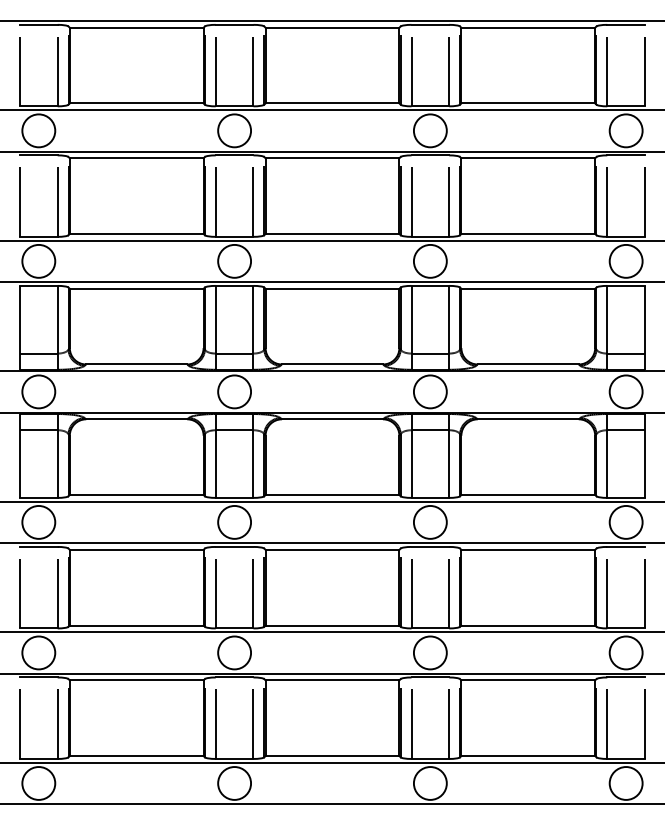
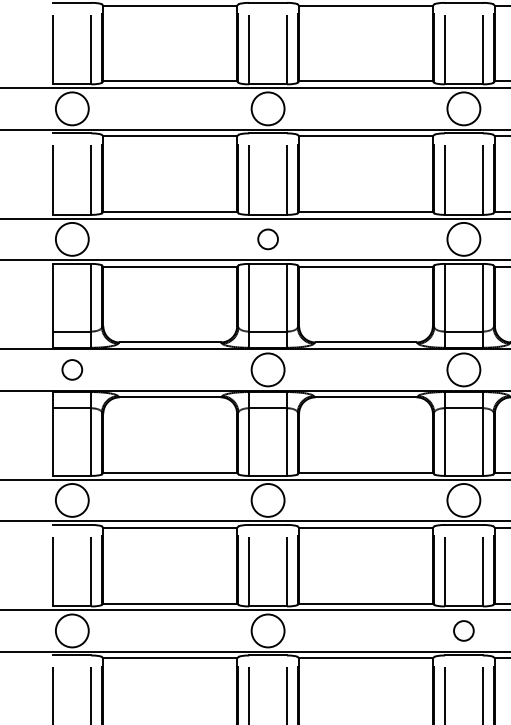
circle: (234, 260) -> (268, 238), size x0.6
circle: (38, 391) -> (72, 369), size x0.6
circle: (429, 652) -> (463, 630), size x0.6

